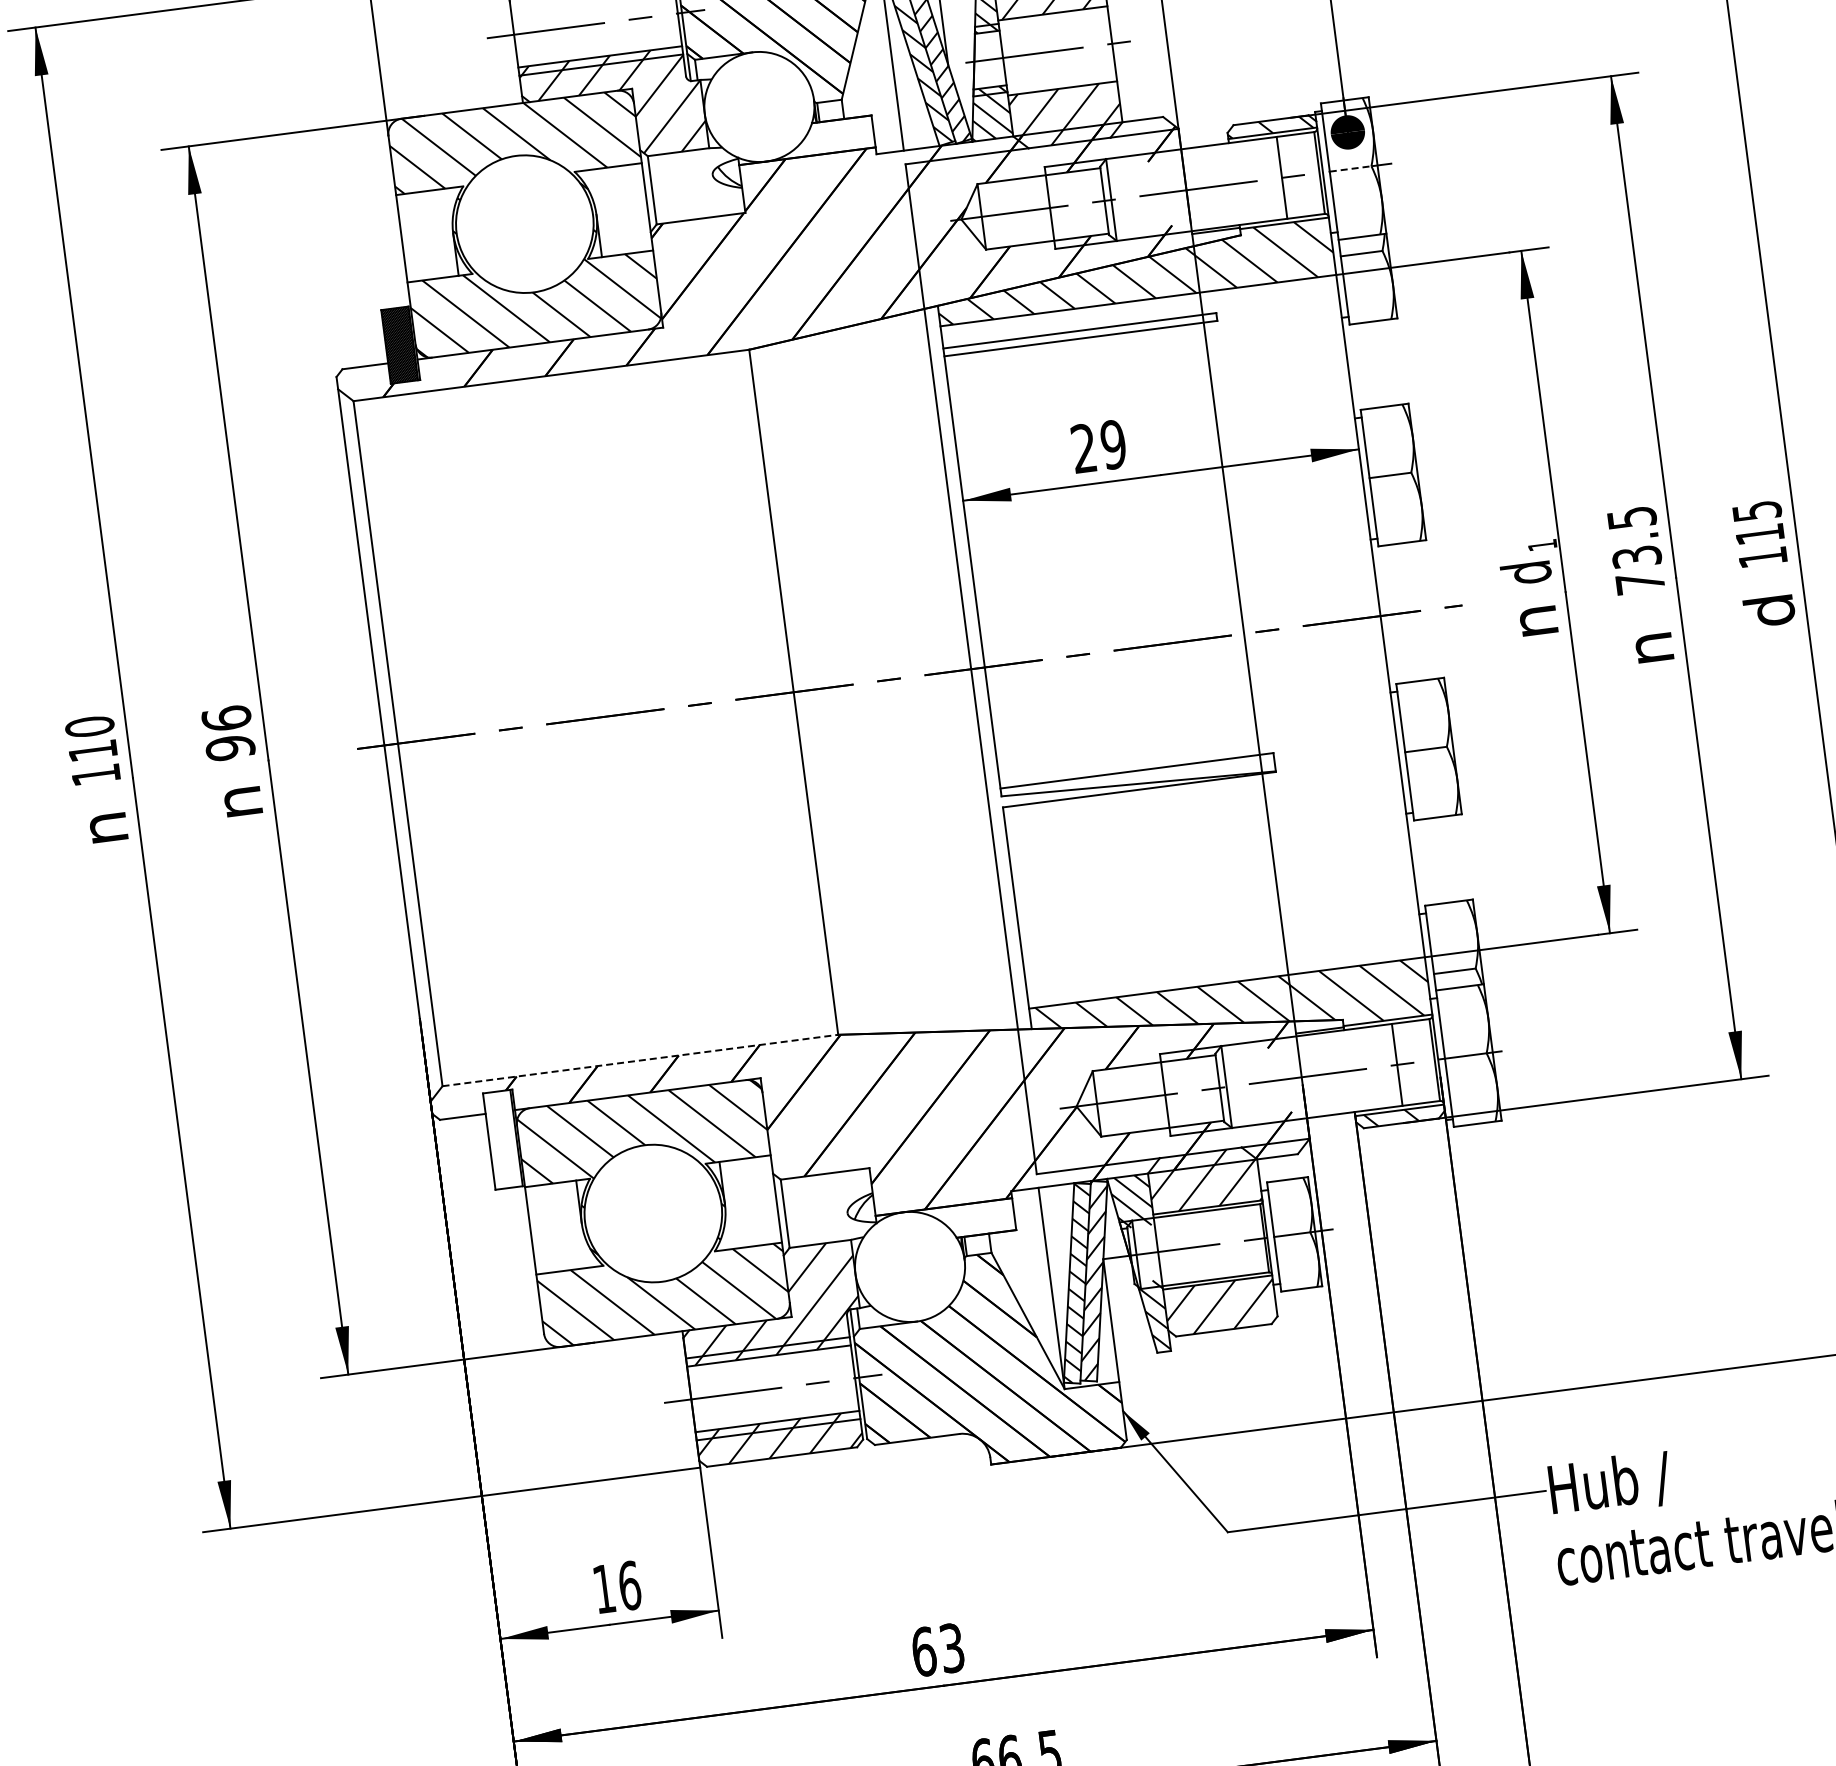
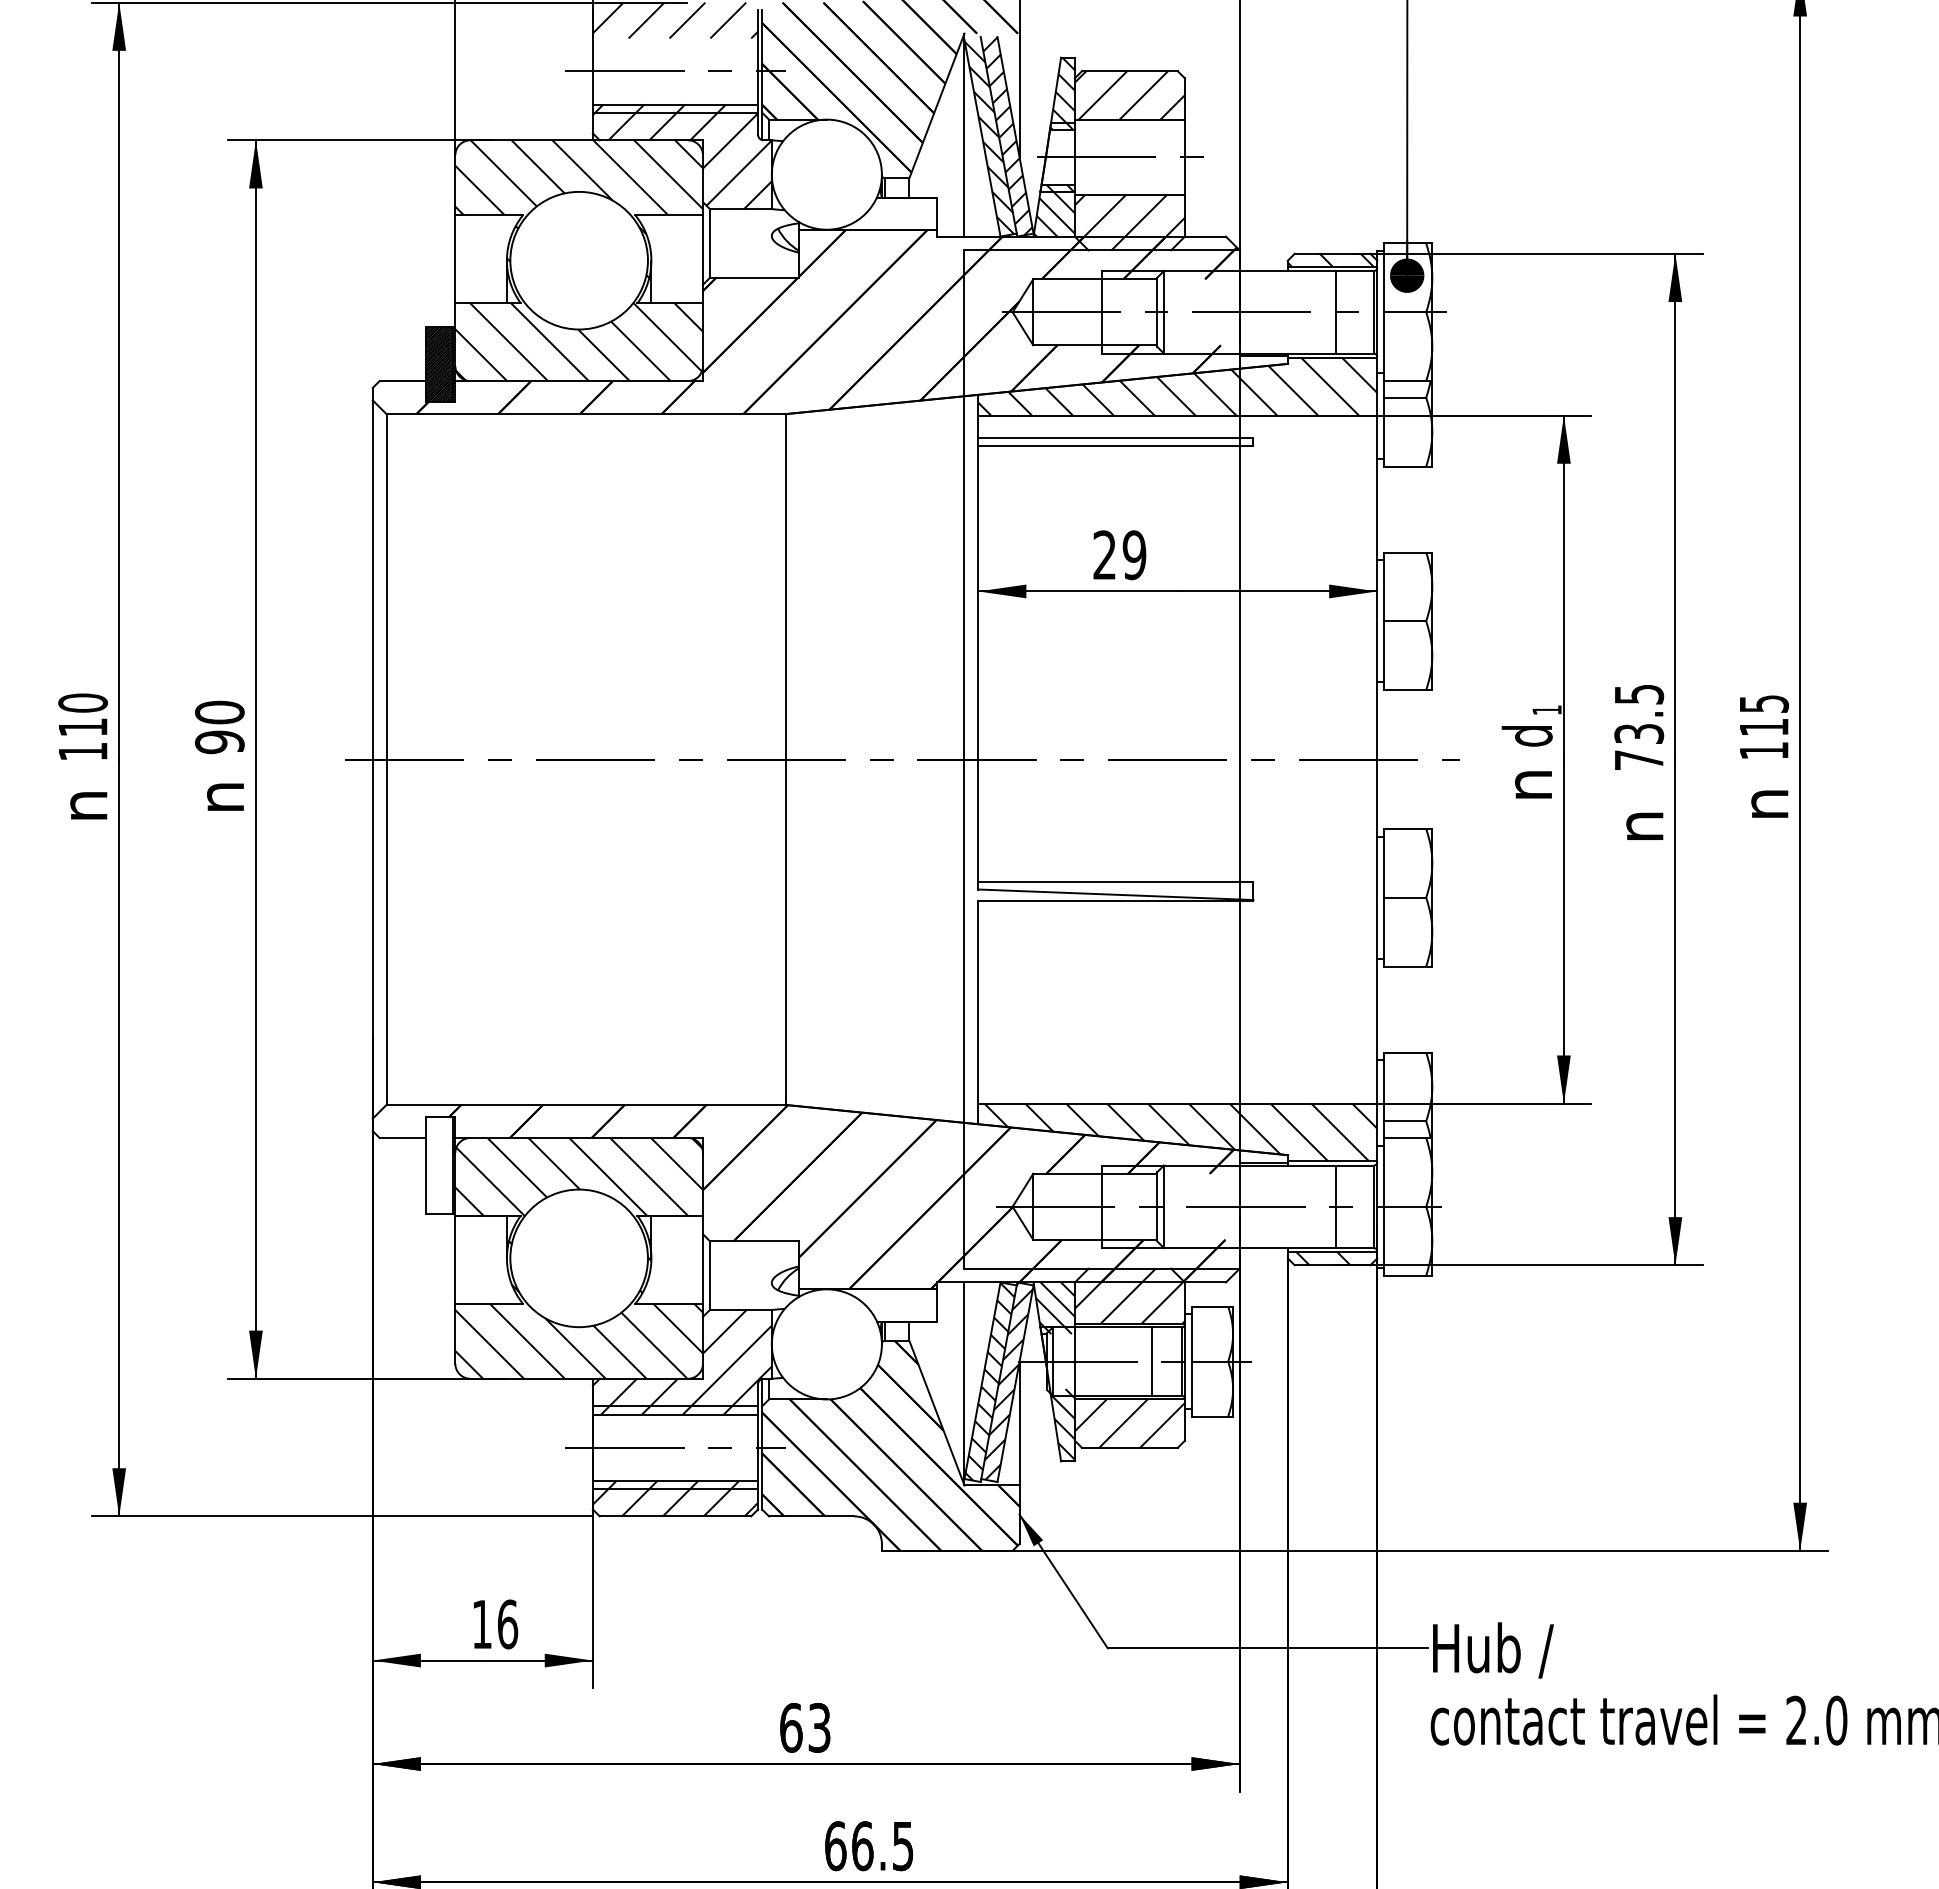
line: (1350, 169) -> (1405, 312), dashed -> solid
text: (1769, 610) -> (1763, 804), d -> n
text: (226, 718) -> (219, 712), 96 -> 90
line: (640, 1060) -> (586, 1104), dashed -> solid
line: (1234, 1242) -> (1151, 1361), added

